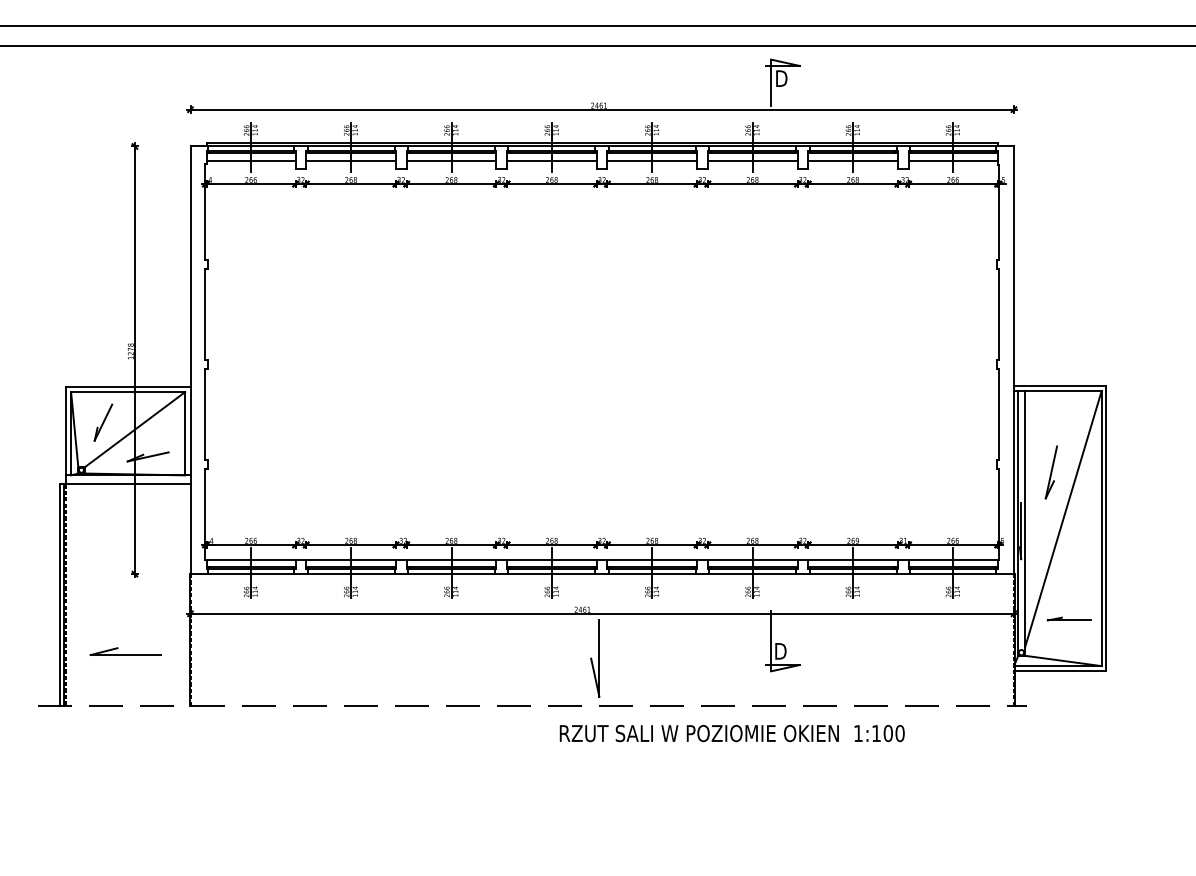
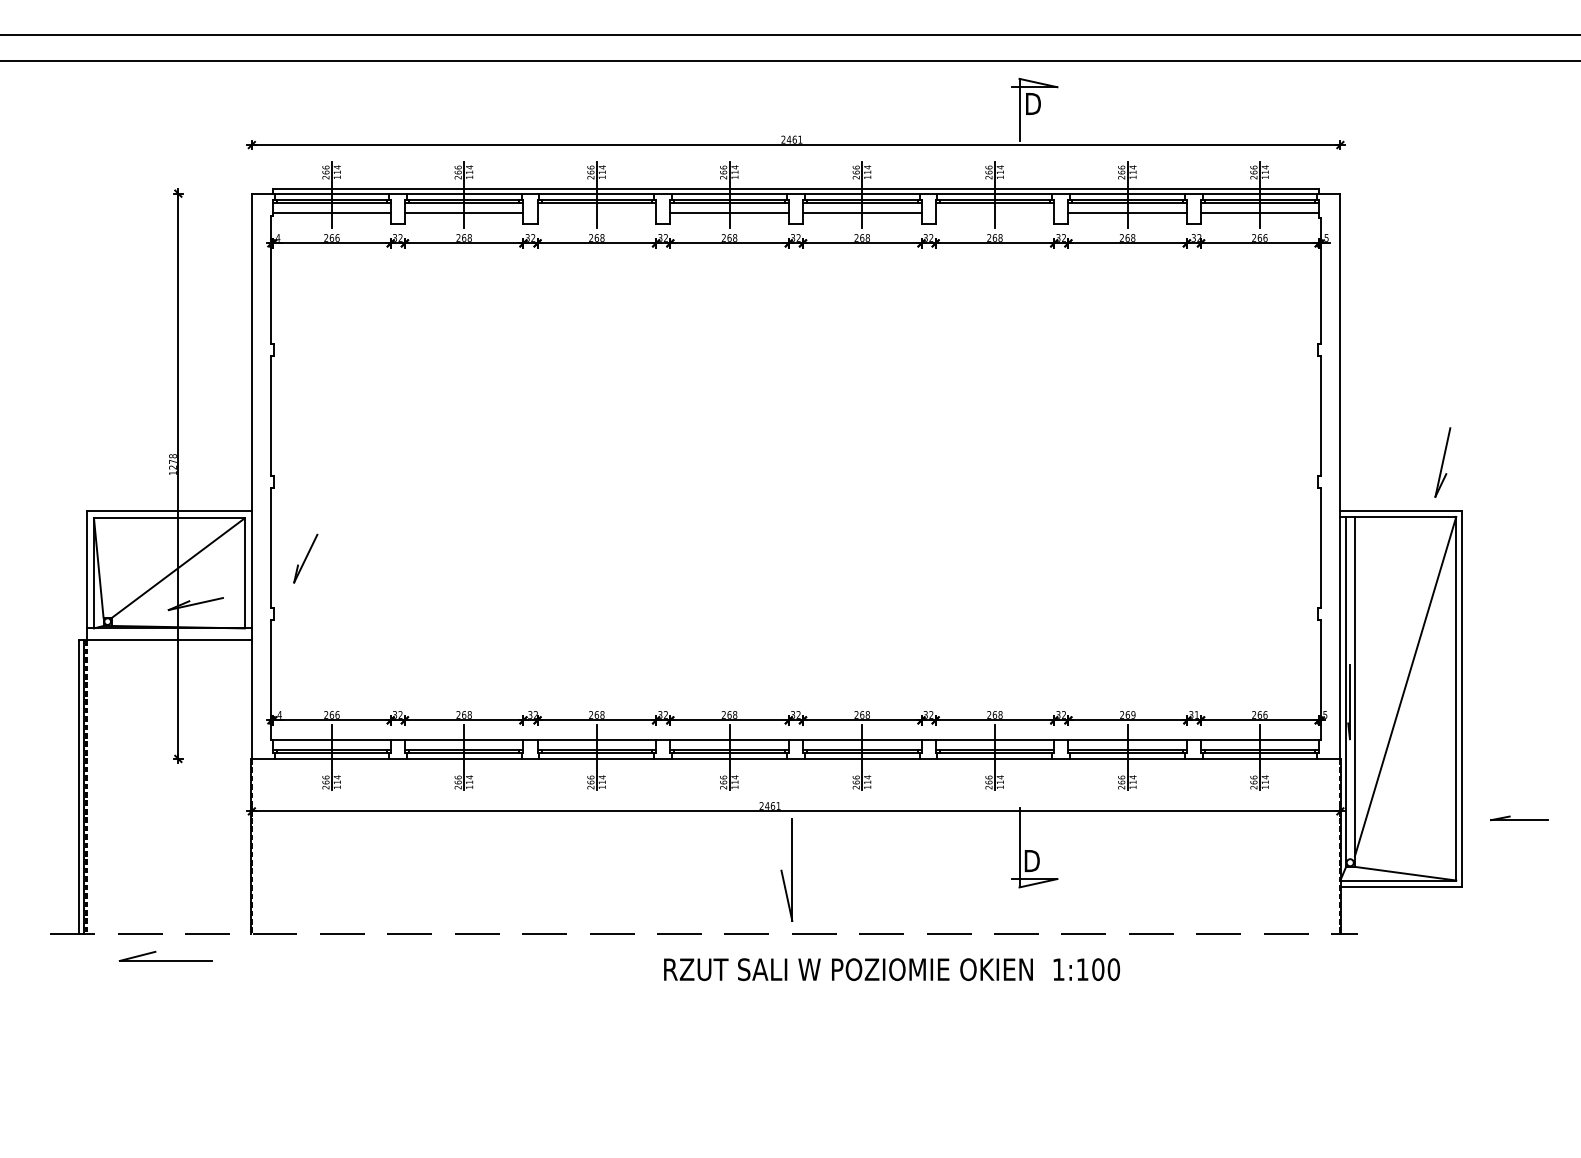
line: (451, 161) -> (596, 213), removed
line: (752, 161) -> (994, 213), removed
part: (103, 422) -> (305, 558), moved
part: (1051, 472) -> (1442, 462), moved
part: (1069, 619) -> (1519, 818), moved
part: (125, 650) -> (165, 955), moved
text: (731, 733) -> (891, 969), moved

